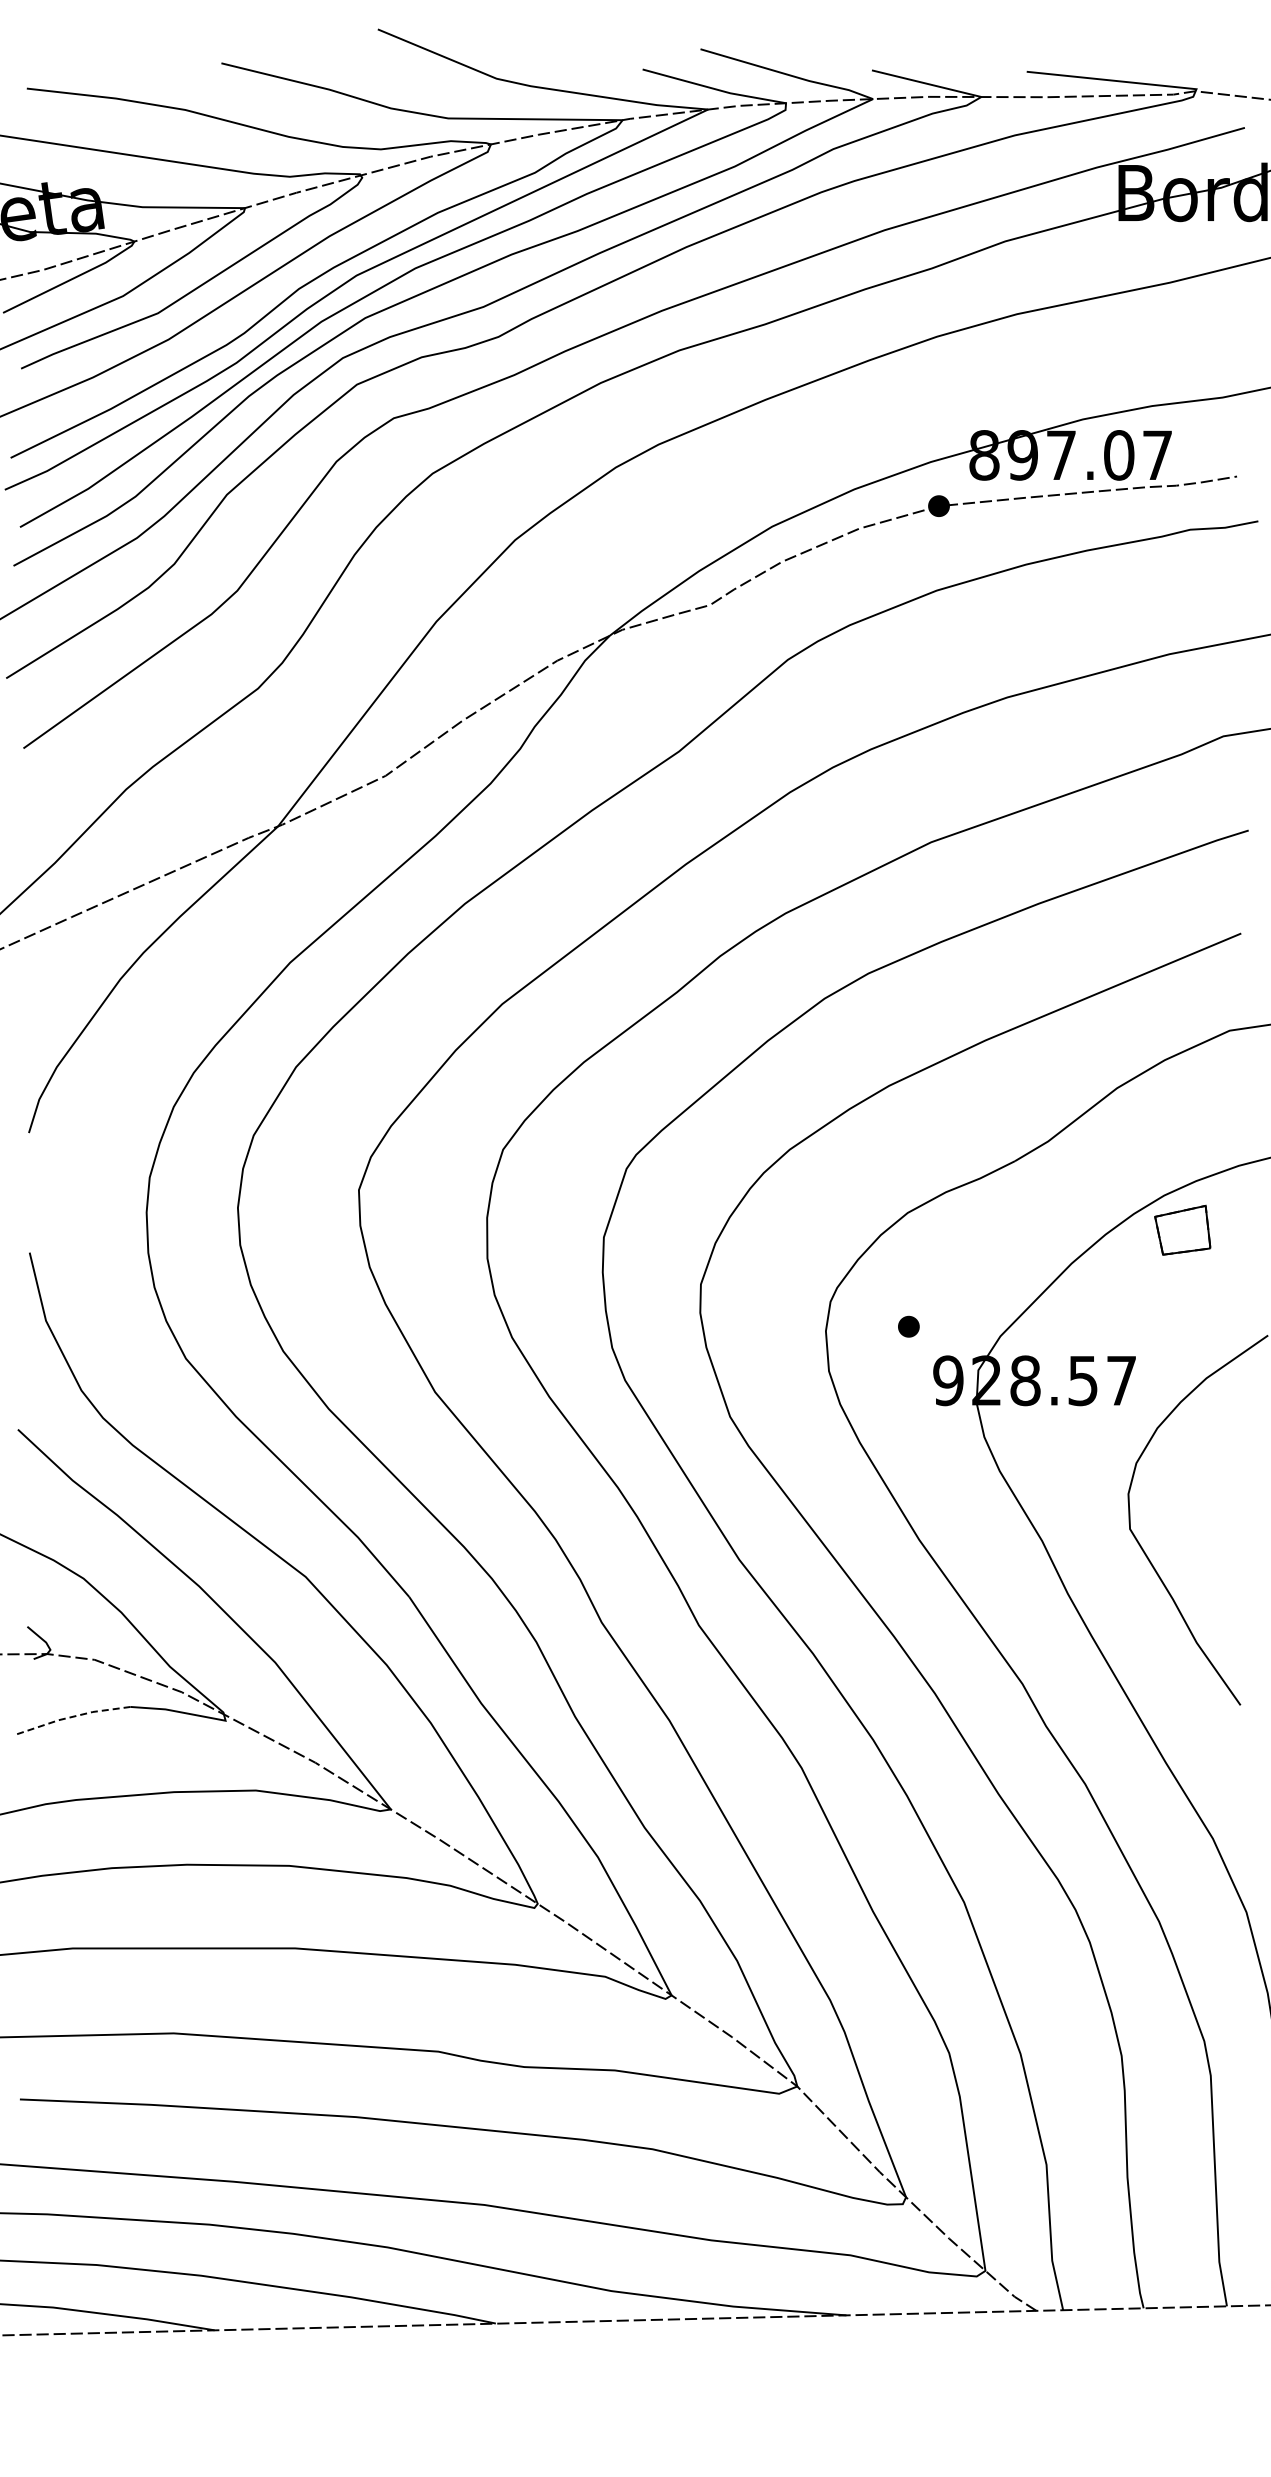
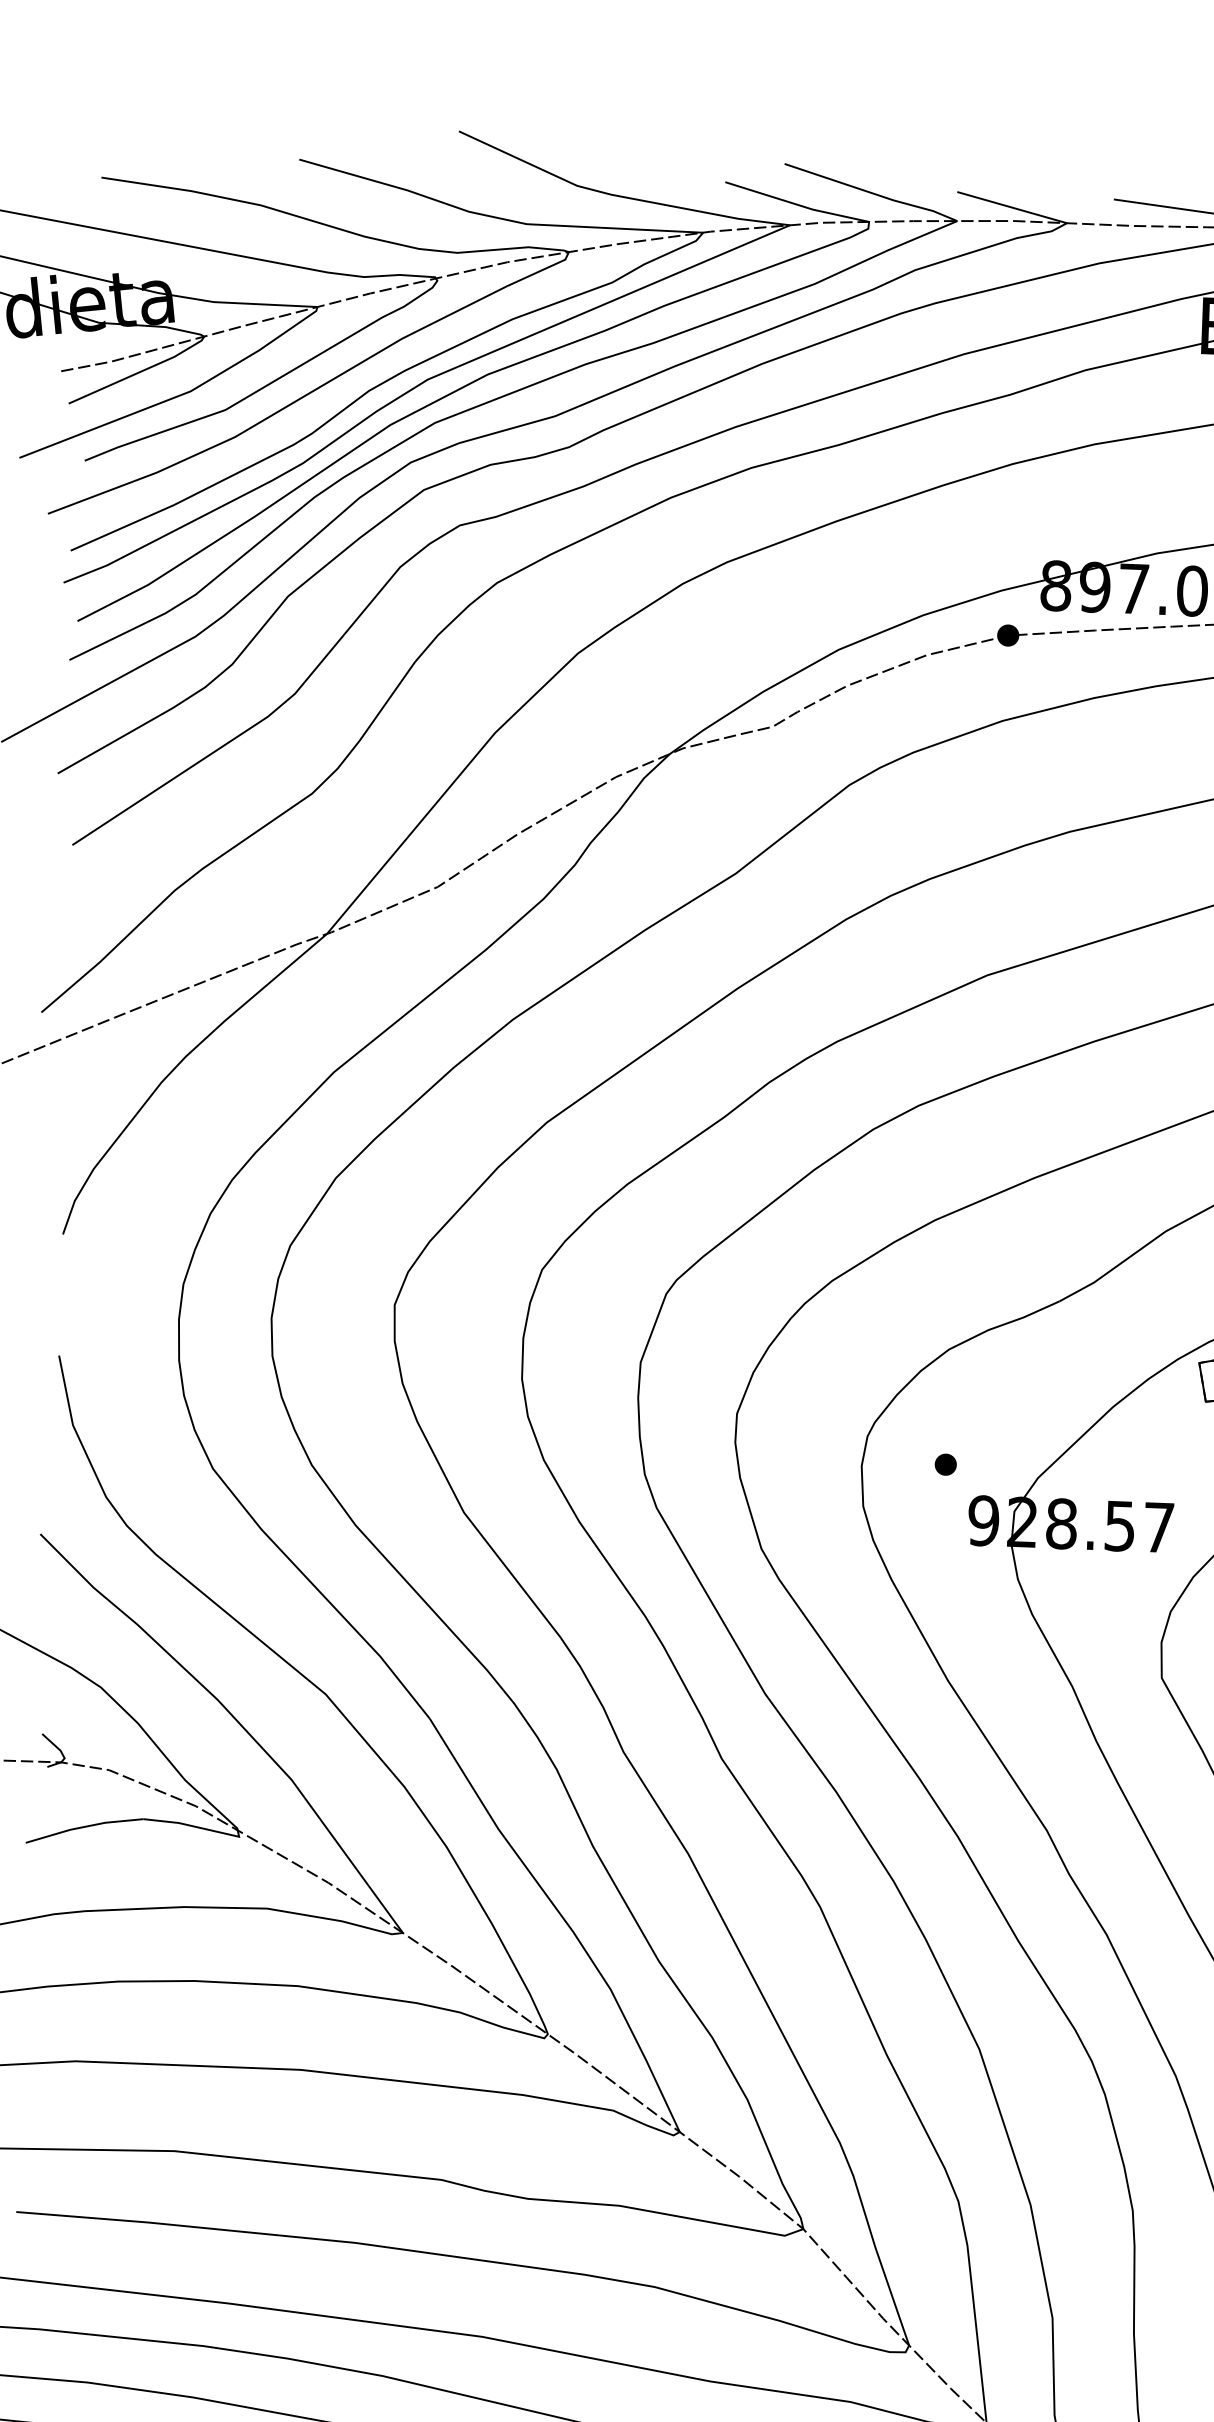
line: (72, 1717) -> (84, 1827), dashed -> solid

